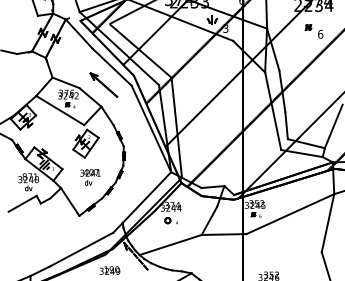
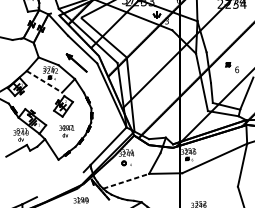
part: (313, 31) -> (231, 67), moved
line: (60, 110) -> (44, 81), solid -> dashed
line: (170, 244) -> (126, 180), solid -> dashed
line: (81, 249) -> (60, 184), removed

